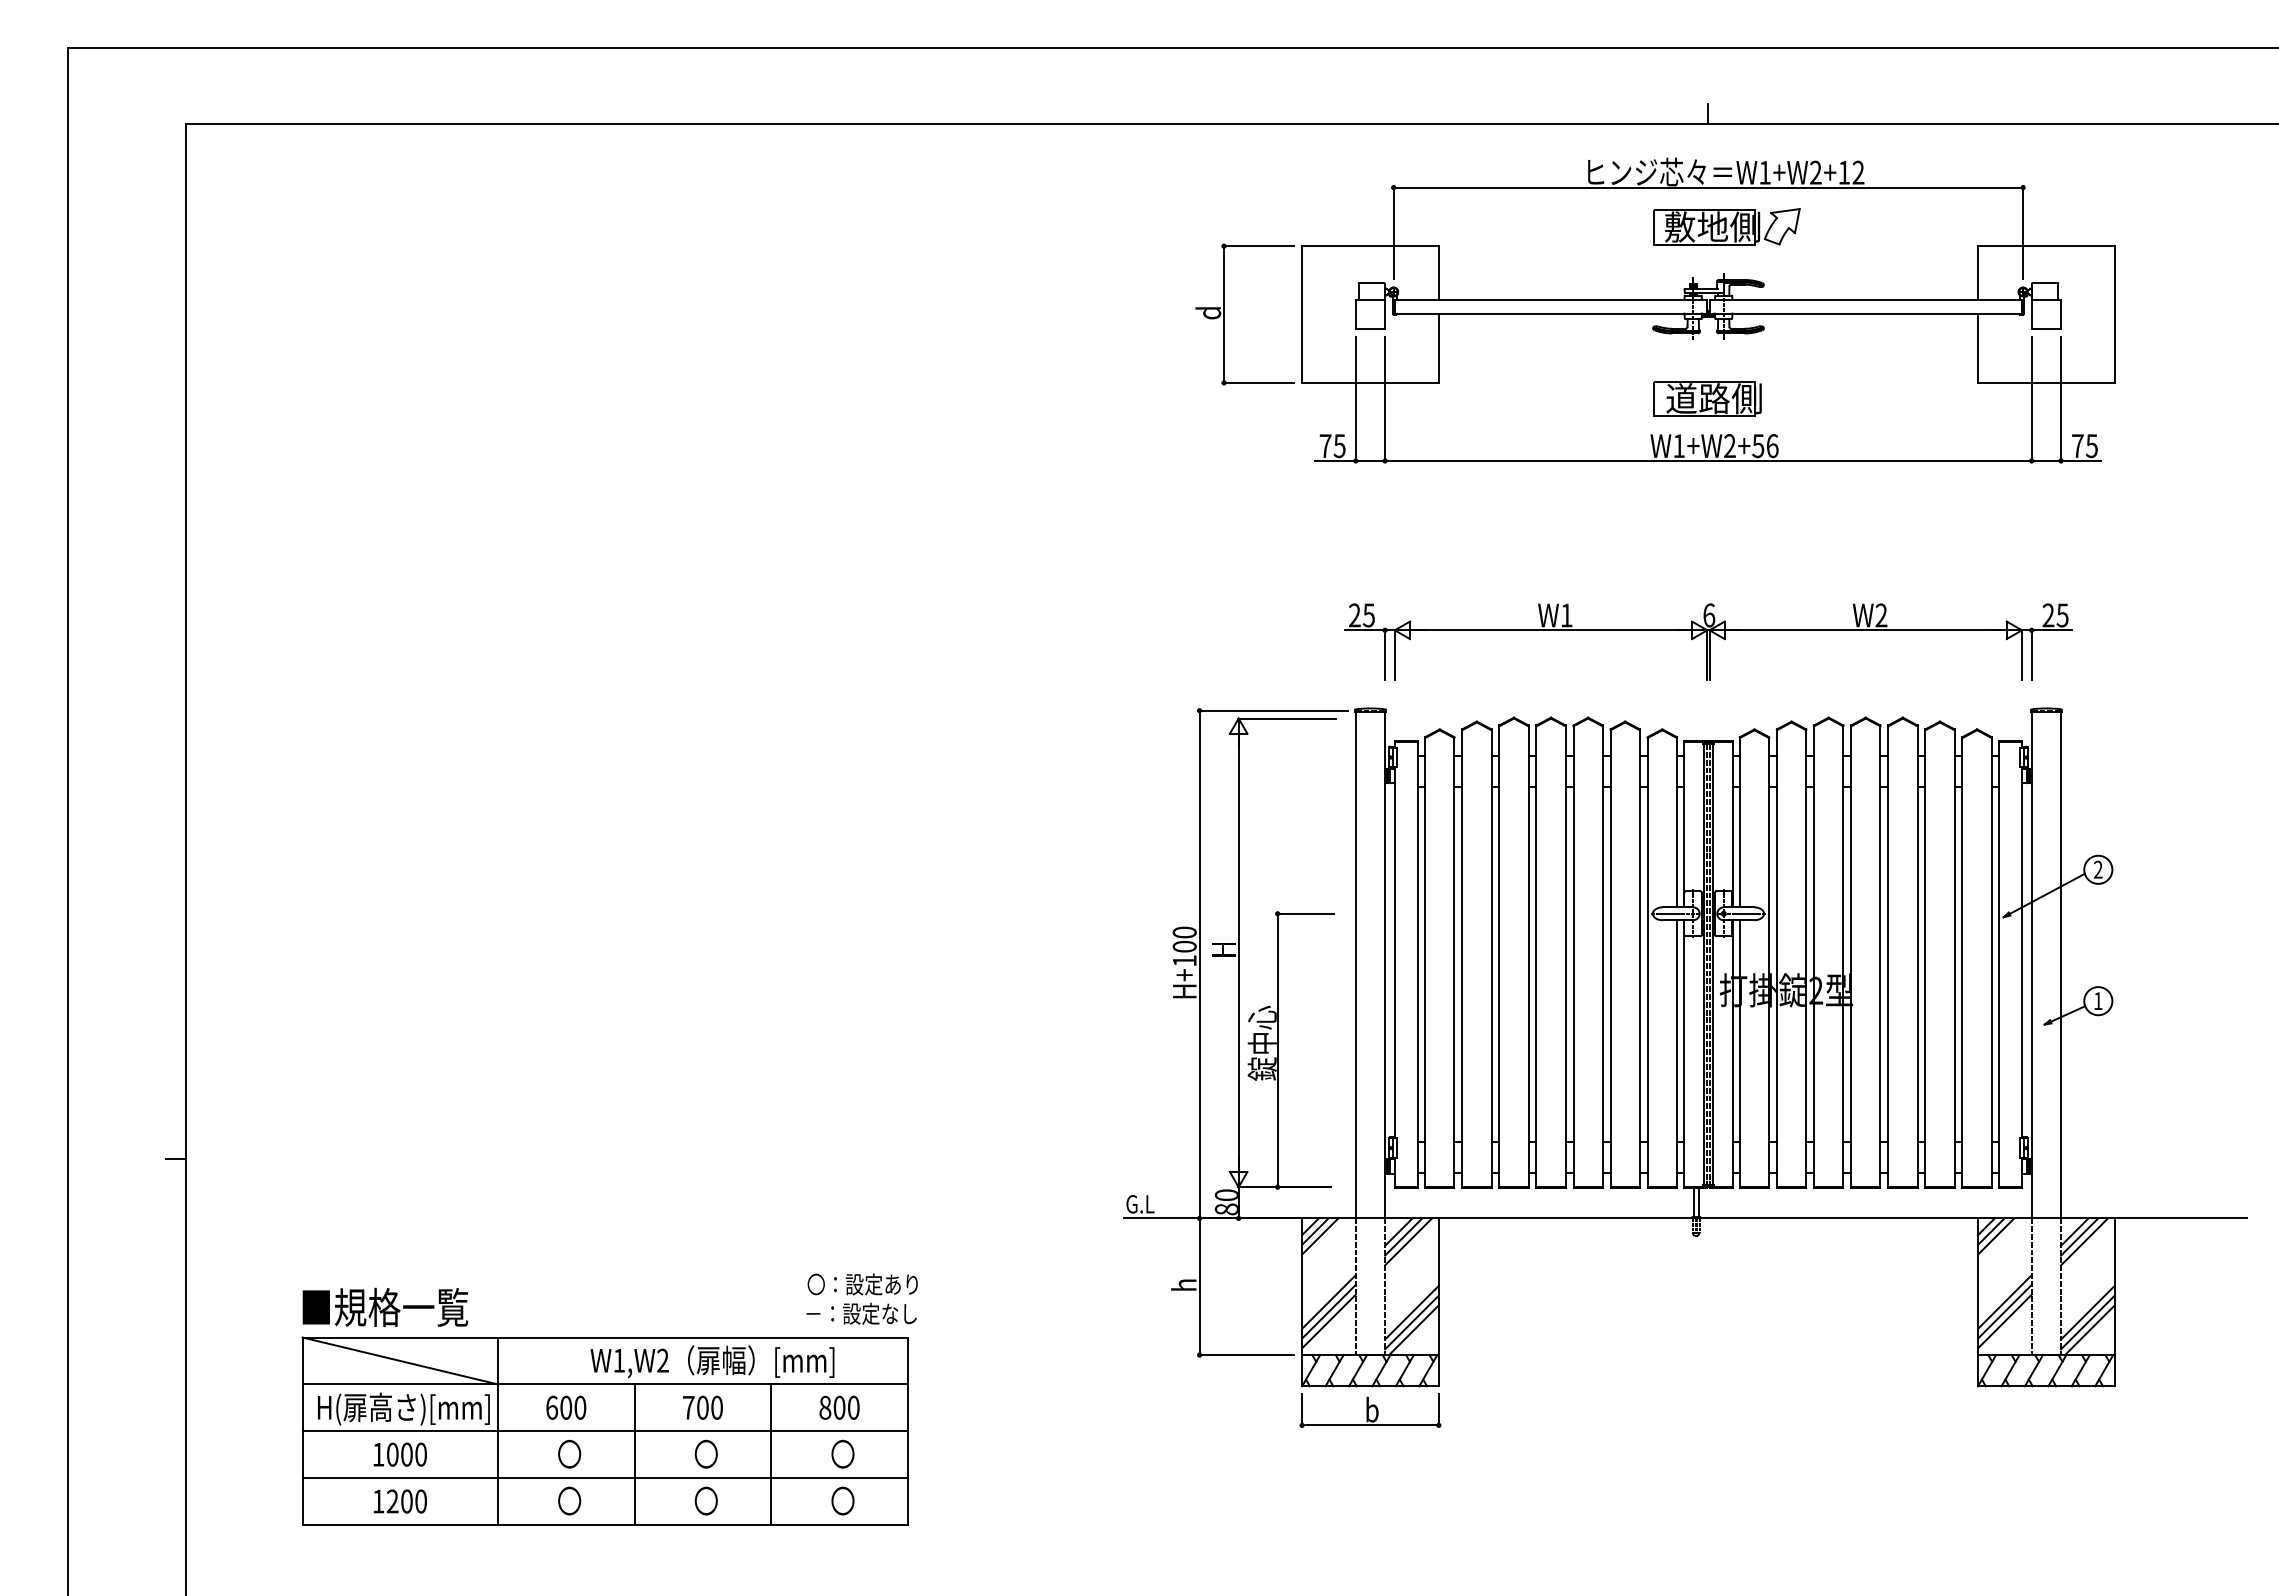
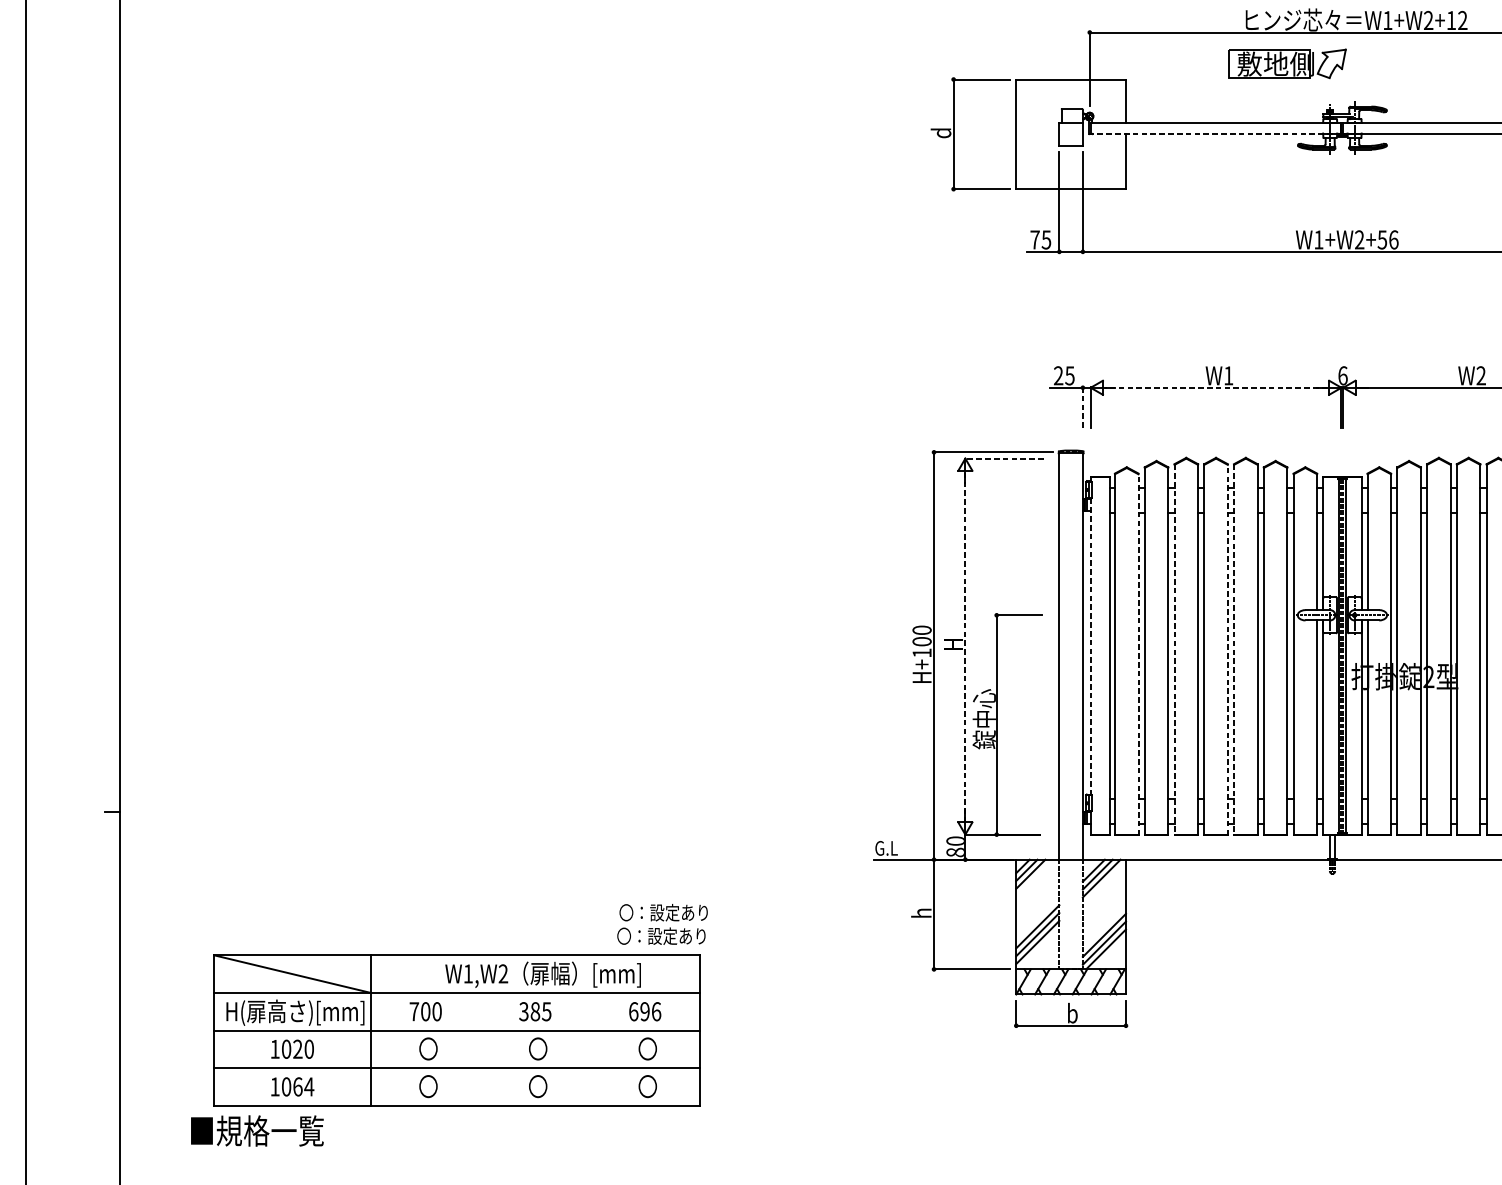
part: (1726, 226) -> (1287, 63), moved
line: (1550, 313) -> (1215, 133), solid -> dashed
part: (1707, 398) -> (1341, 201), removed
line: (1551, 630) -> (1216, 387), solid -> dashed
line: (1385, 654) -> (1083, 407), solid -> dashed
line: (1286, 718) -> (1003, 458), solid -> dashed
line: (1238, 952) -> (965, 646), solid -> dashed
line: (1394, 952) -> (1090, 646), solid -> dashed
line: (1565, 956) -> (1227, 649), solid -> dashed
line: (1499, 957) -> (1174, 650), solid -> dashed
line: (1573, 957) -> (1234, 650), solid -> dashed
line: (1454, 962) -> (1138, 654), solid -> dashed
text: (385, 1306) -> (257, 1130), moved
text: (860, 1313) -> (661, 936), －：設定なし -> 〇：設定あり
text: (551, 1407) -> (413, 1011), 600 -> 700
text: (702, 1407) -> (535, 1011), 700 -> 385
text: (839, 1407) -> (645, 1011), 800 -> 696
text: (406, 1454) -> (297, 1049), 1000 -> 1020
line: (634, 1454) -> (480, 1049), removed
line: (771, 1454) -> (590, 1049), removed
text: (406, 1501) -> (297, 1086), 1200 -> 1064

